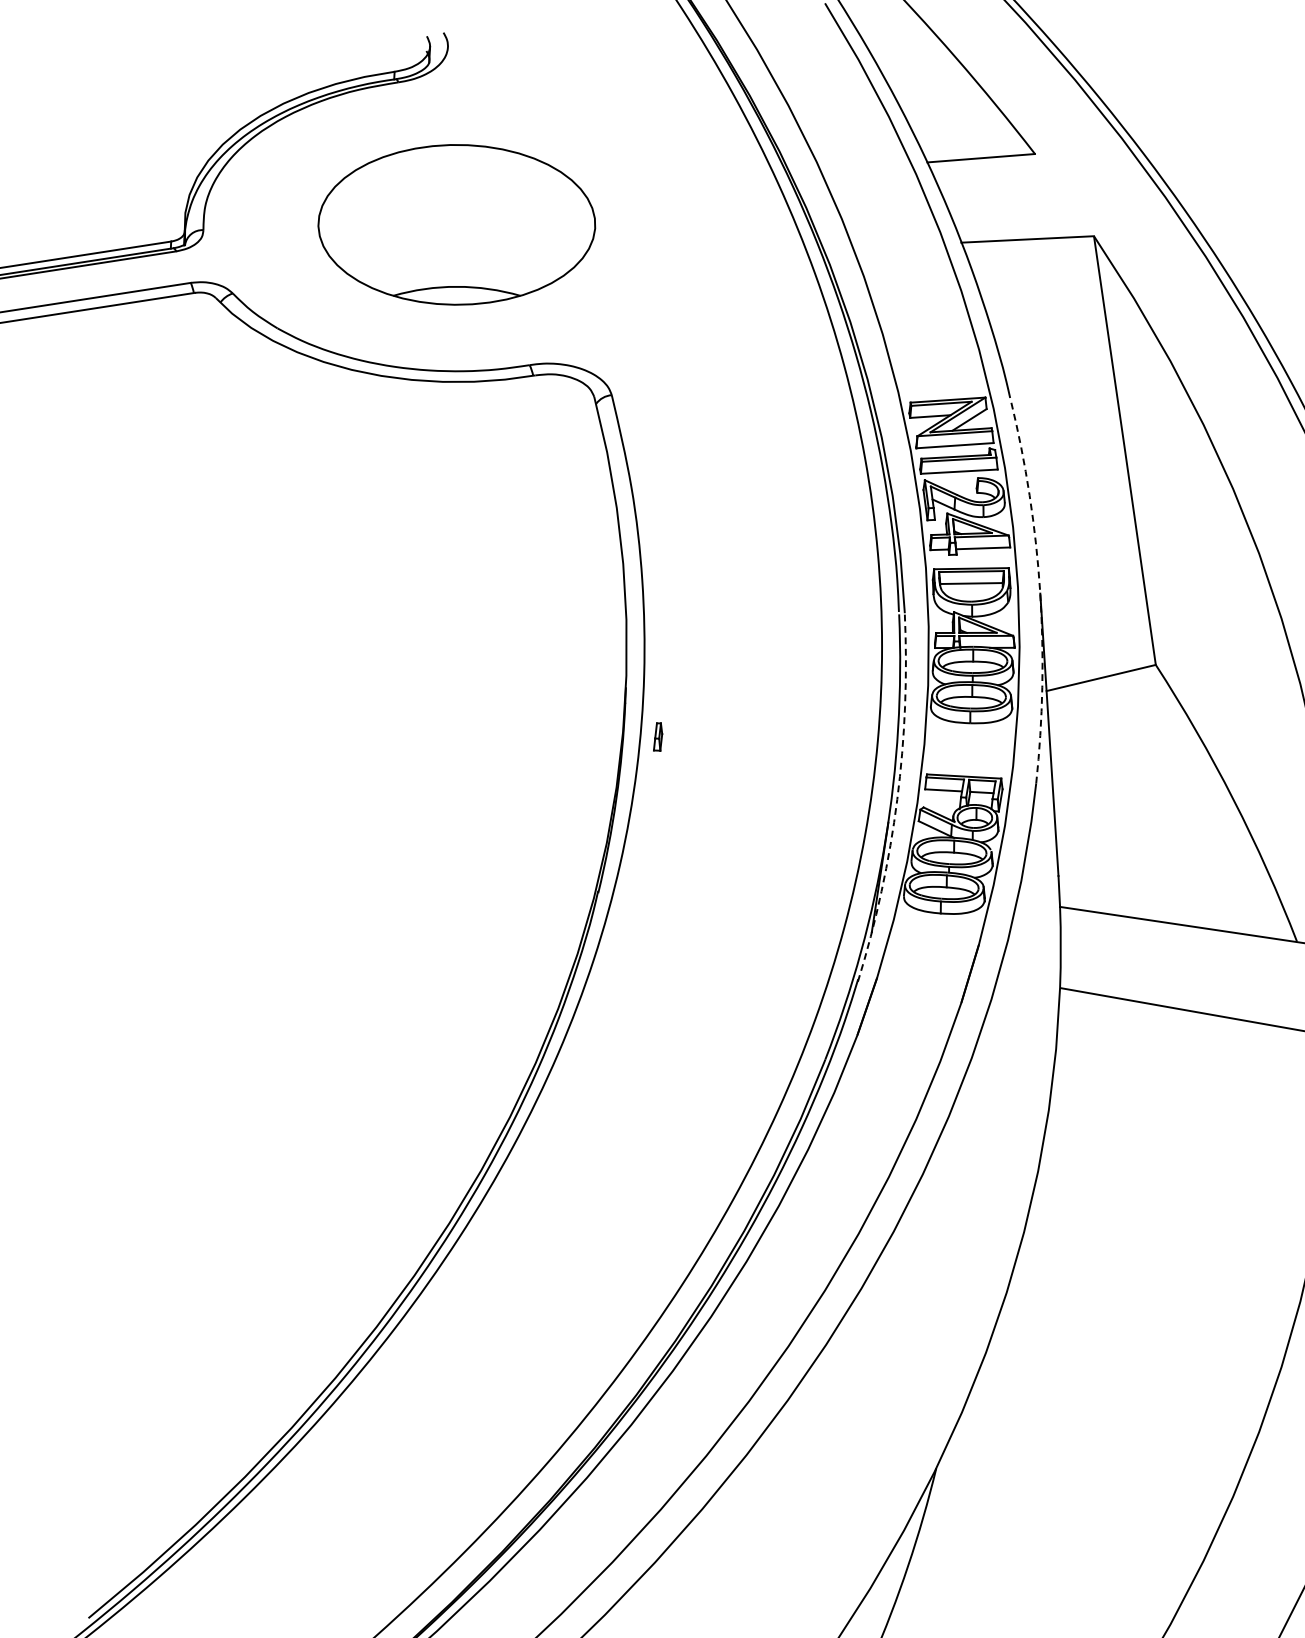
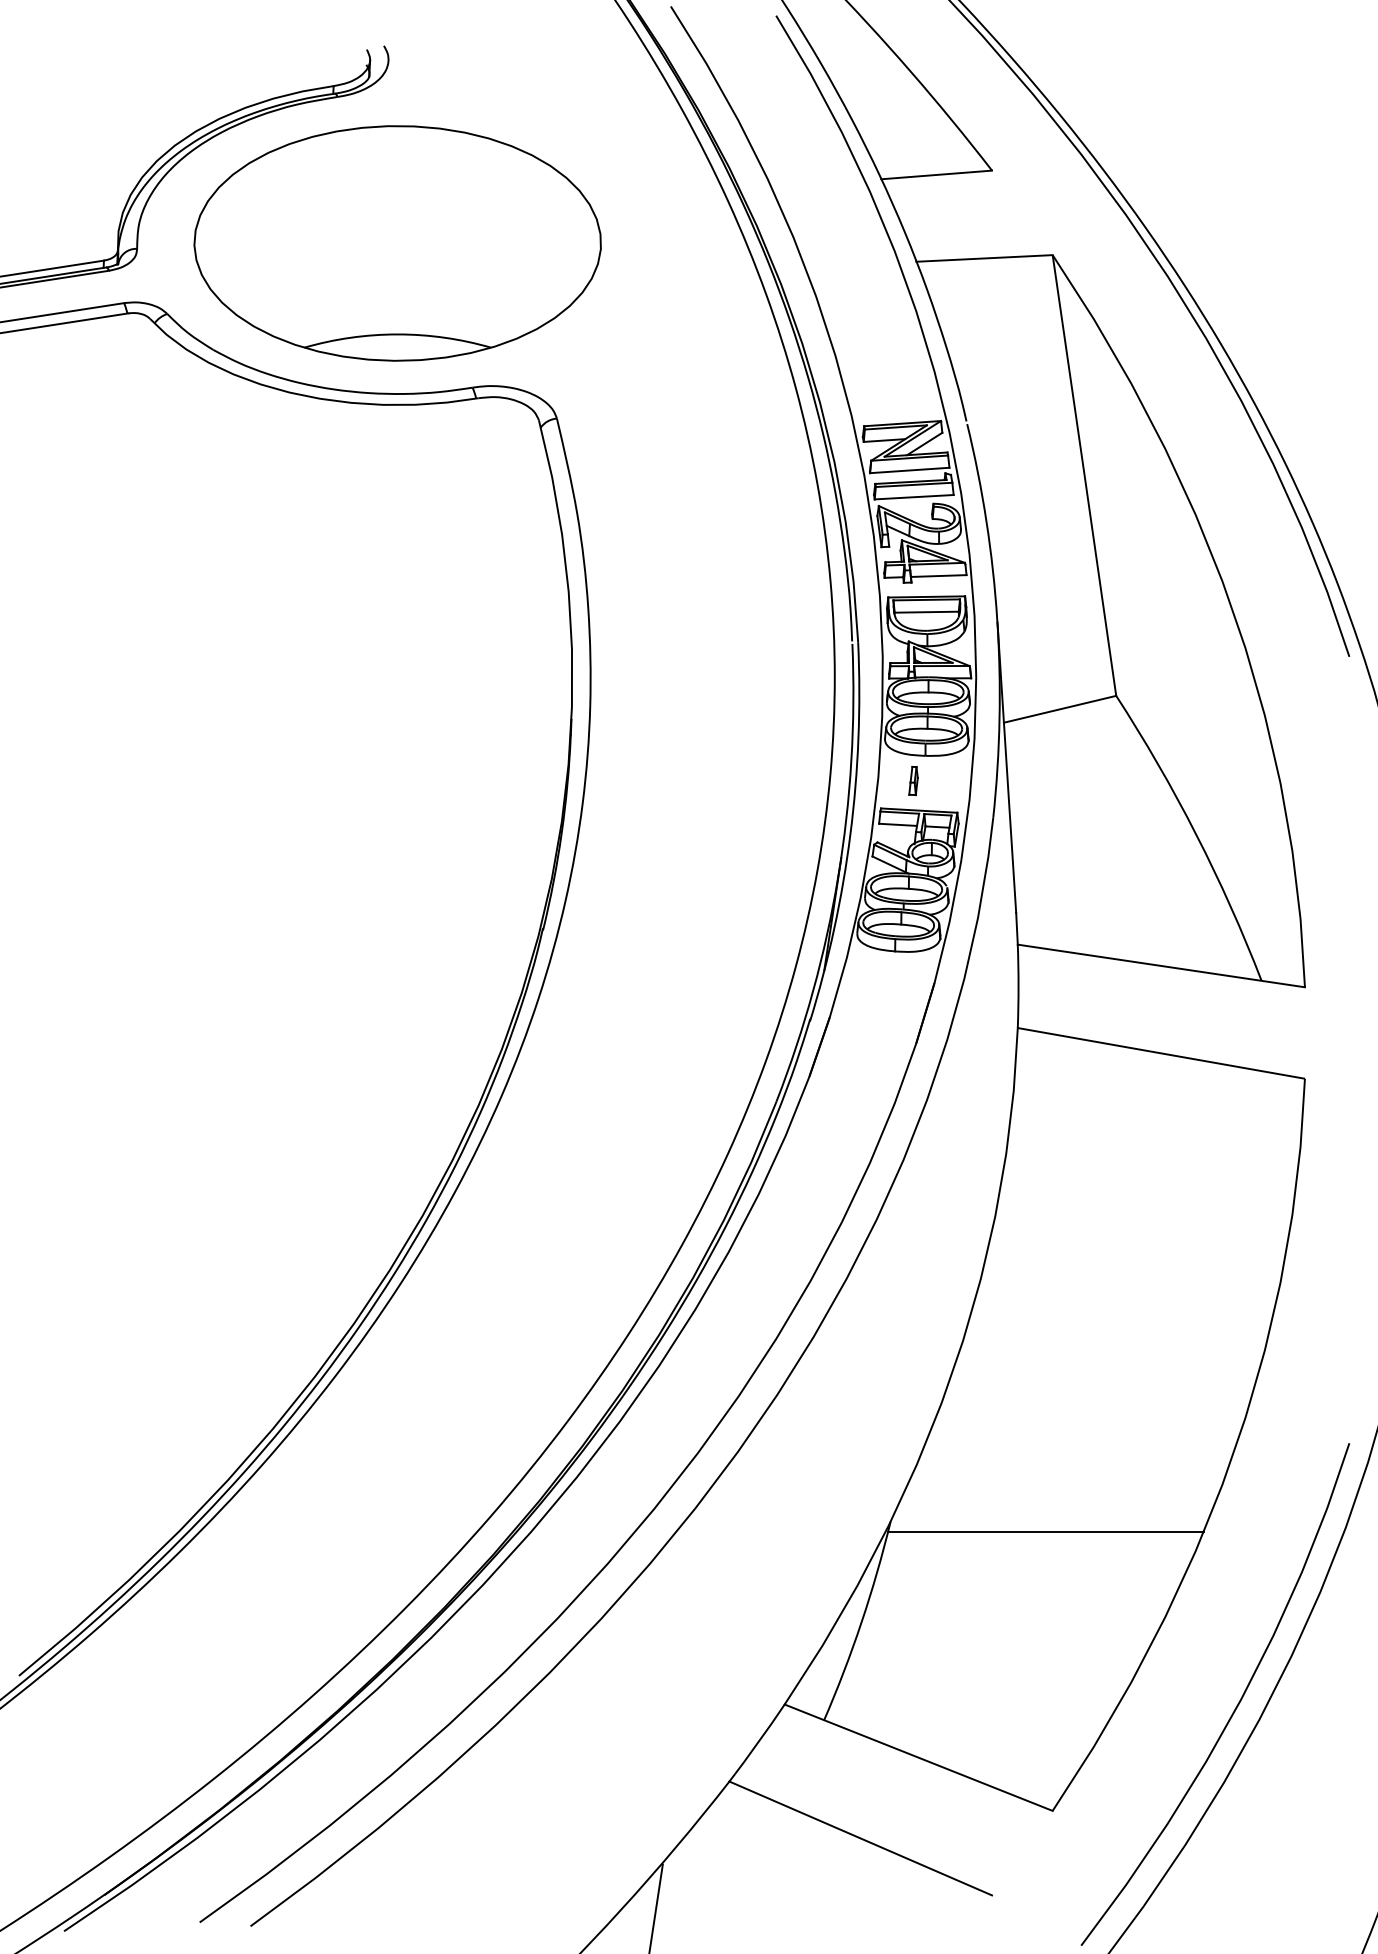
part: (456, 224) -> (397, 243), size x1.43
arc: (1040, 590) -> (997, 619), dashed -> solid
part: (658, 736) -> (913, 780), moved
arc: (897, 799) -> (850, 834), dashed -> solid
line: (1087, 1477) -> (1045, 1531), added

